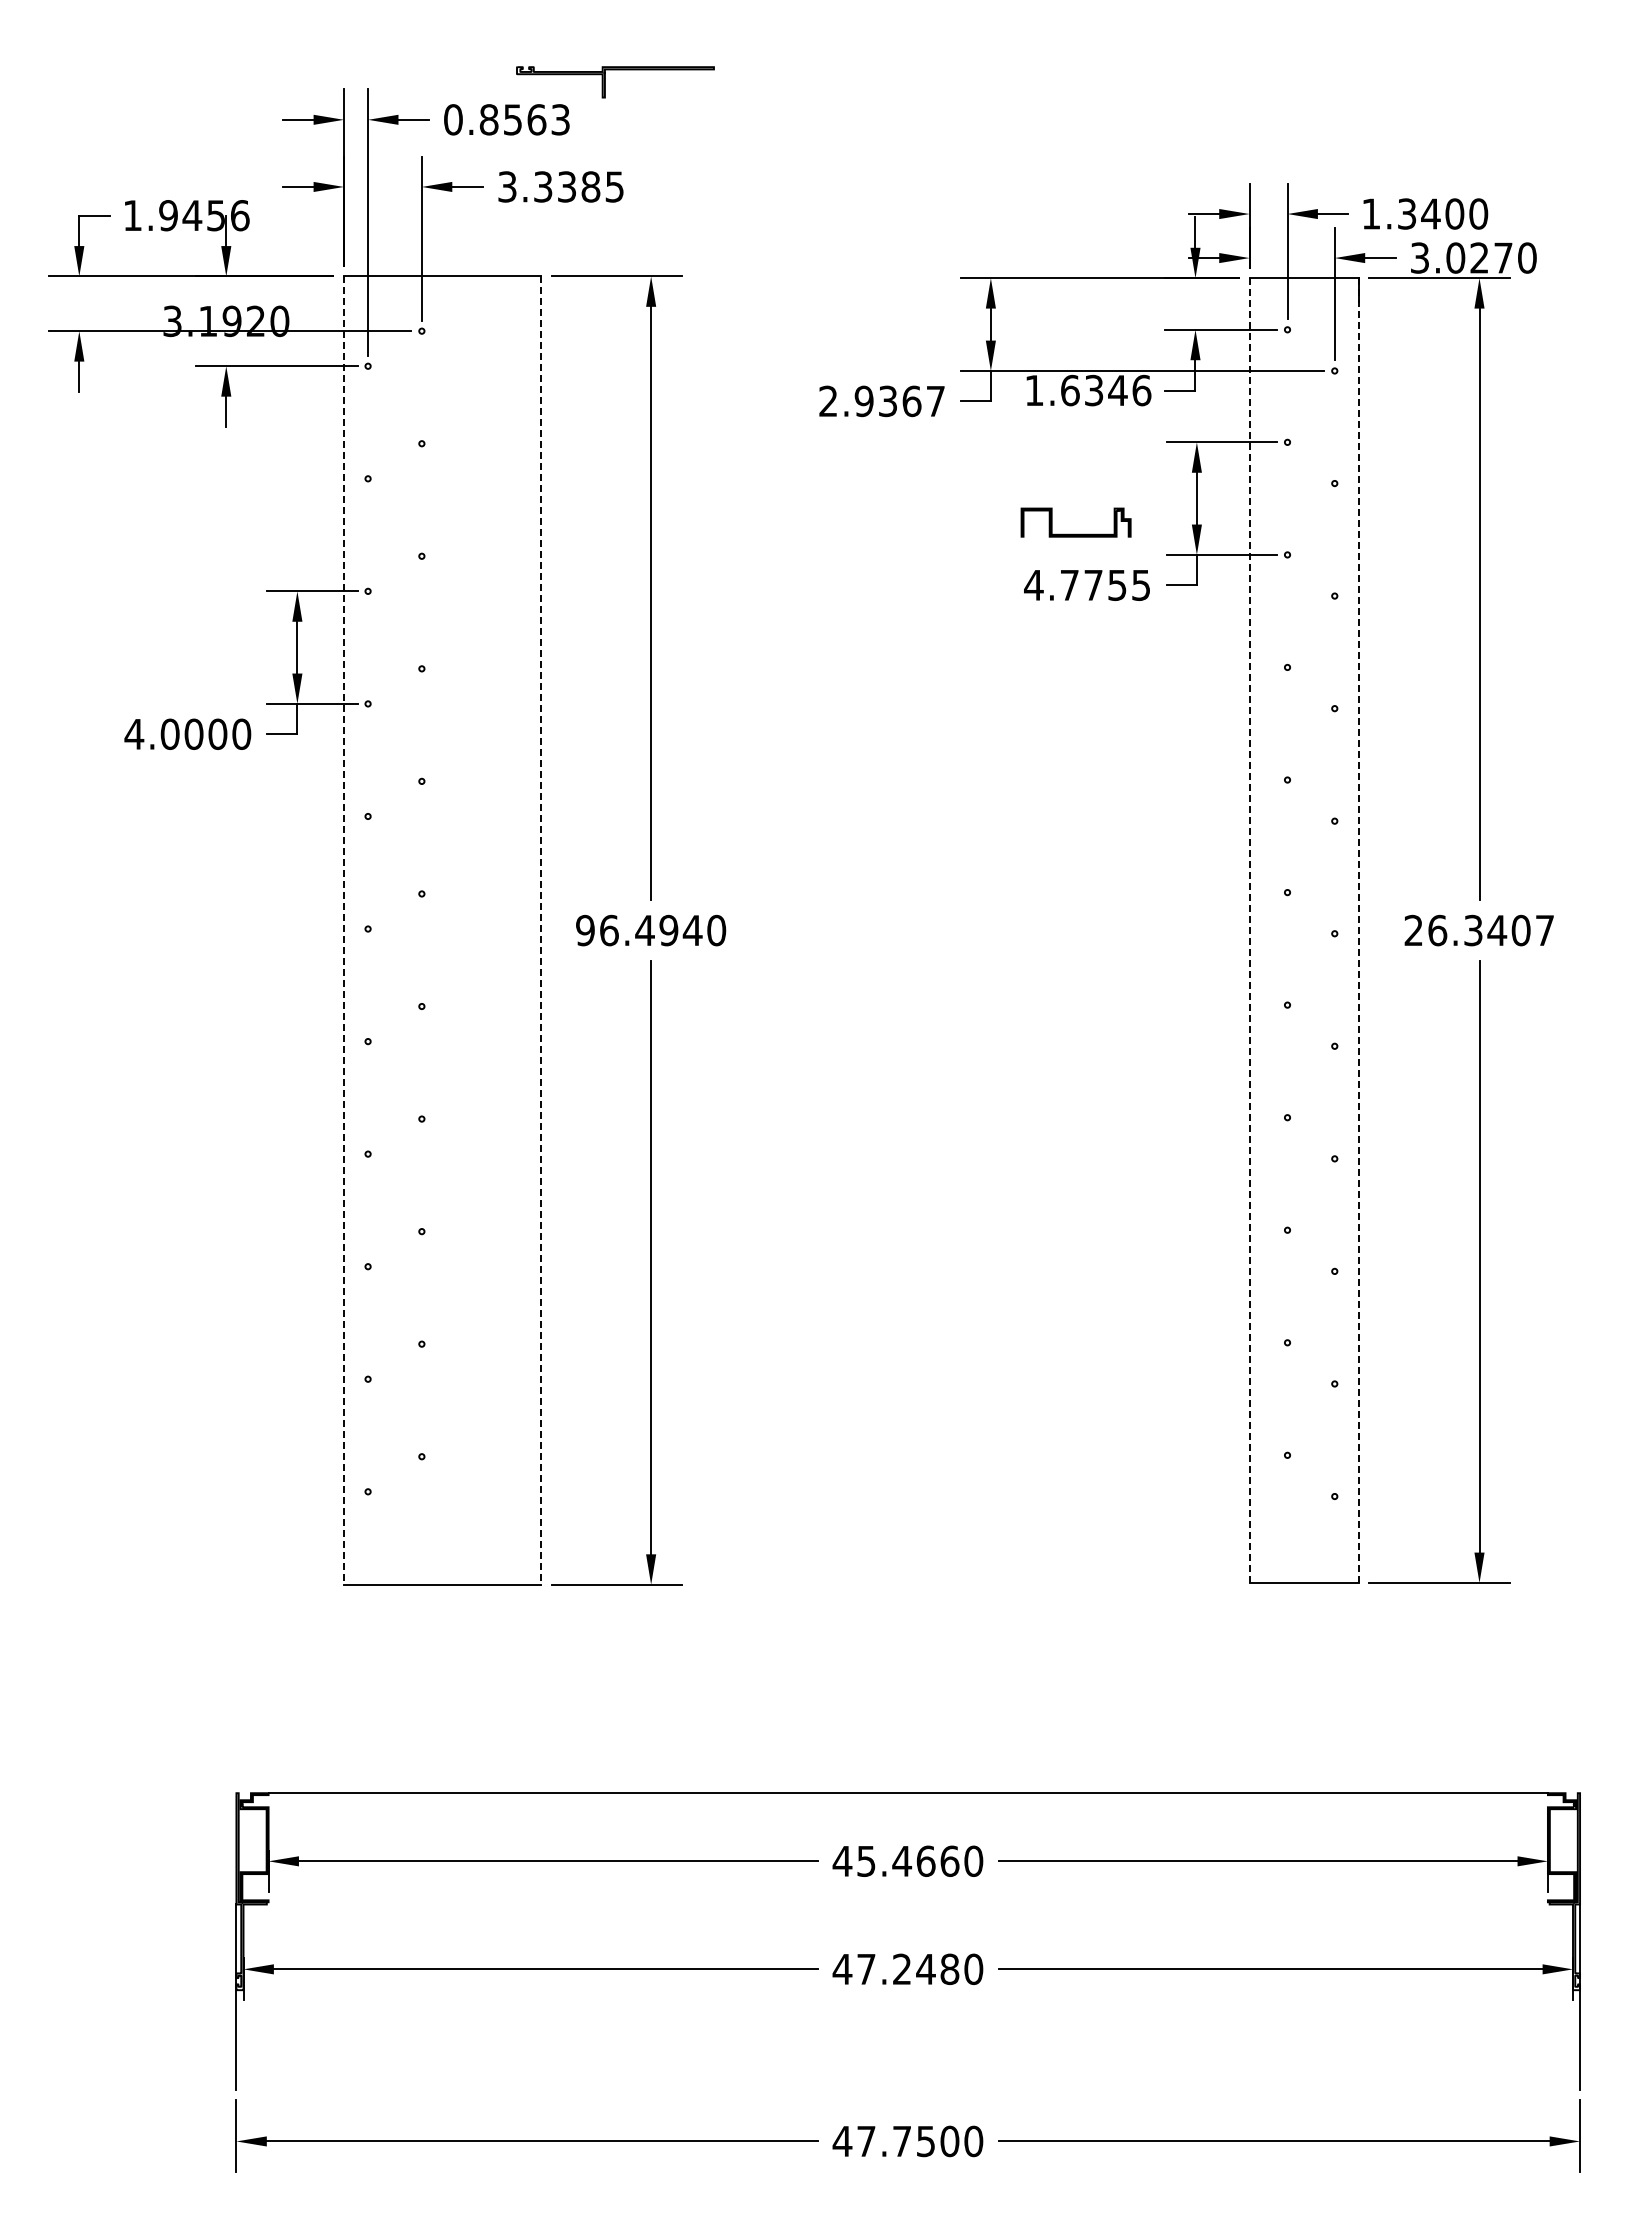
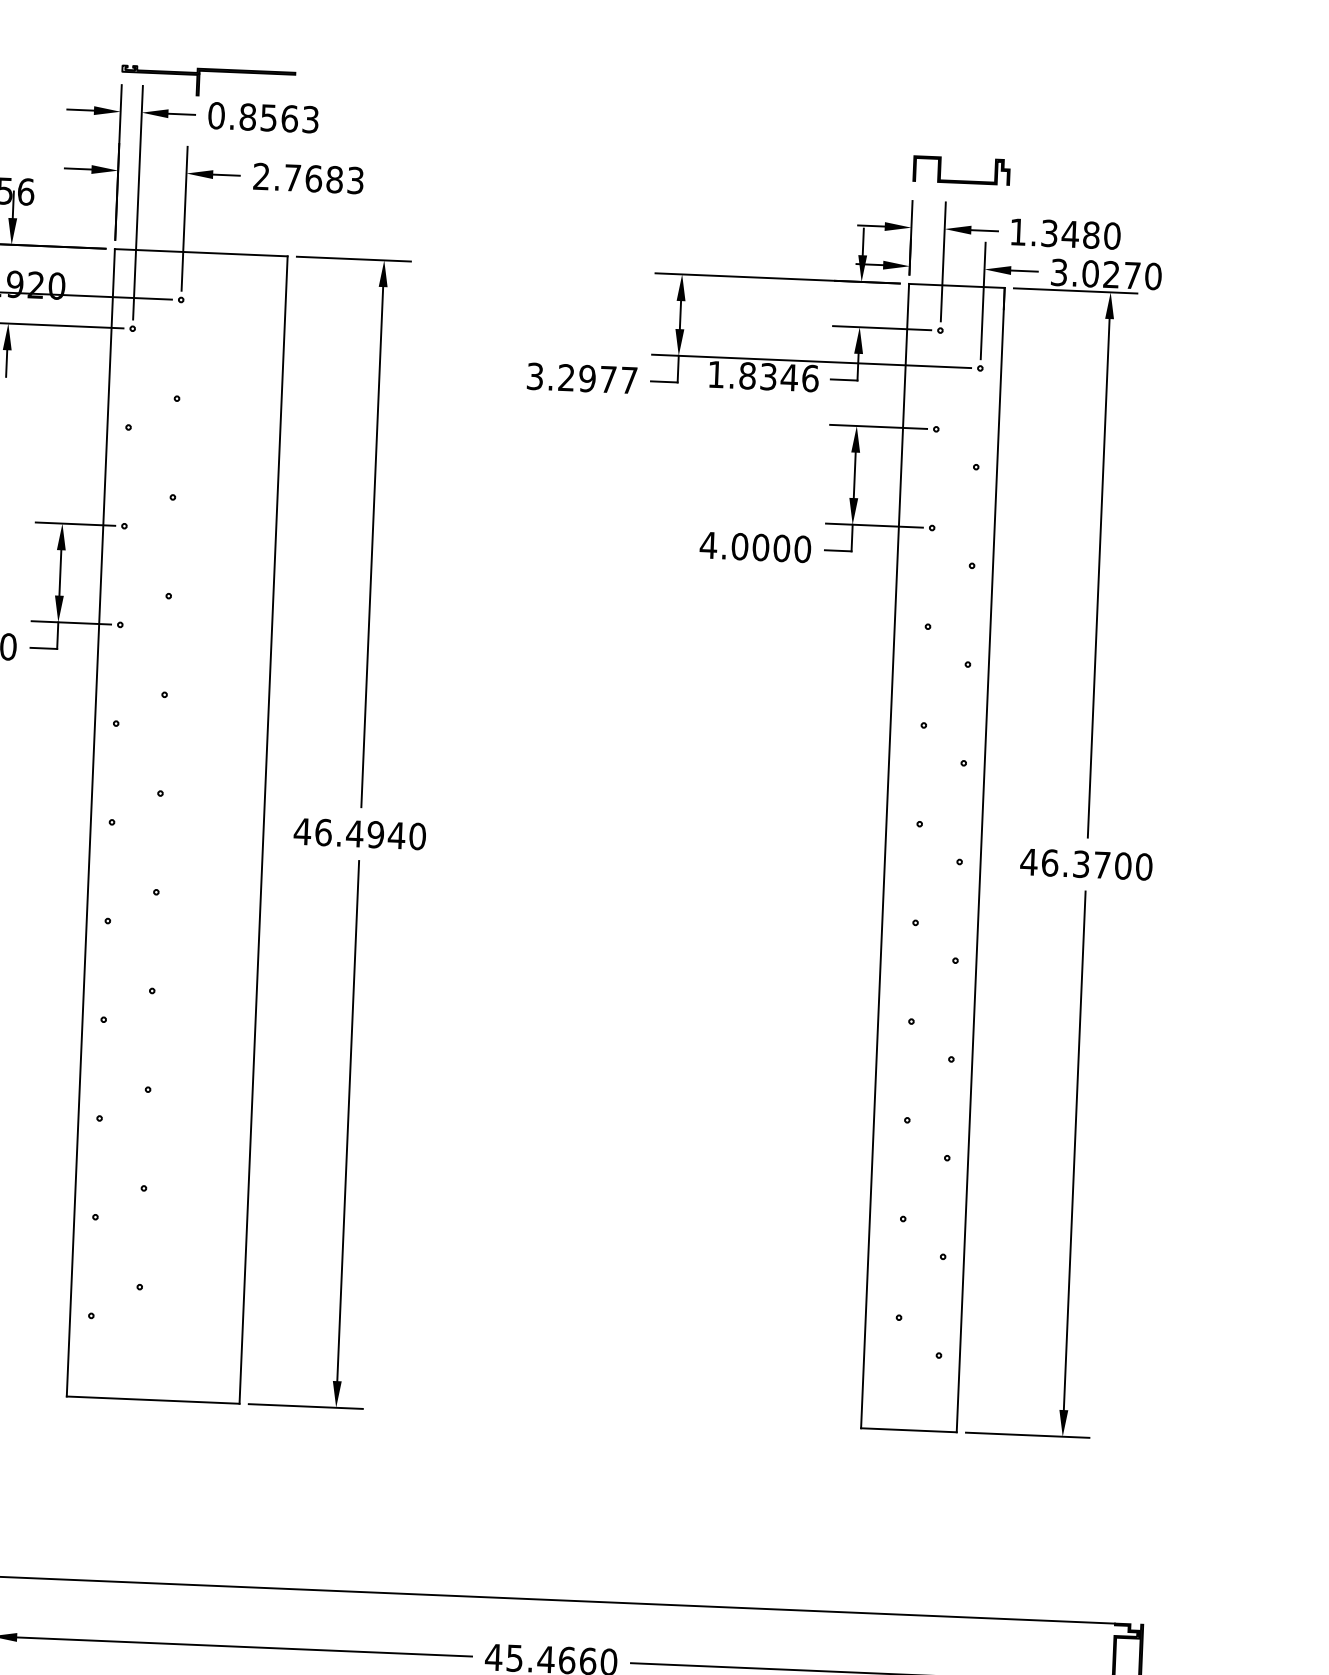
part: (605, 82) -> (199, 82), moved
text: (560, 186) -> (308, 178), 3.3385 -> 2.7683
text: (1454, 214) -> (1091, 235), 1.3400 -> 1.3480
text: (1070, 390) -> (747, 375), 1.6346 -> 1.8346
text: (870, 401) -> (572, 378), 2.9367 -> 3.2977
part: (1075, 533) -> (960, 180), moved
text: (1105, 585) -> (771, 548), 4.7755 -> 4.0000
text: (585, 930) -> (302, 831), 96.4940 -> 46.4940
text: (1478, 930) -> (1085, 864), 26.3407 -> 46.3700
line: (343, 931) -> (90, 823), dashed -> solid
line: (540, 931) -> (263, 830), dashed -> solid
line: (1249, 931) -> (884, 856), dashed -> solid
line: (1358, 931) -> (980, 860), dashed -> solid

